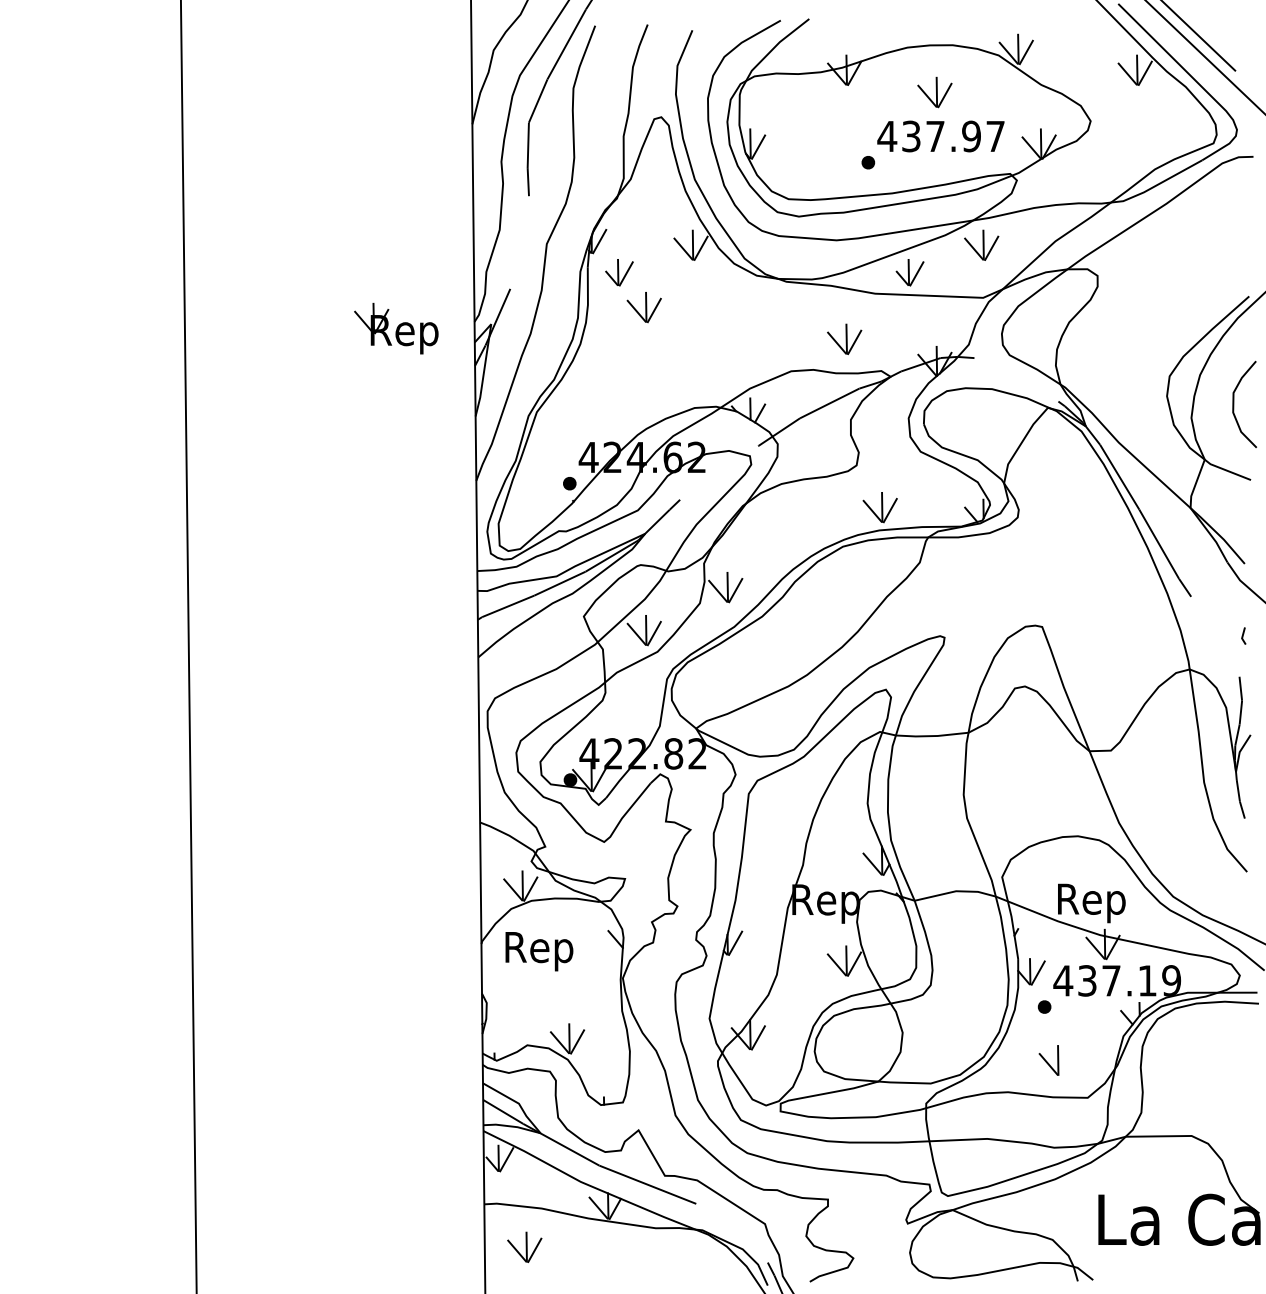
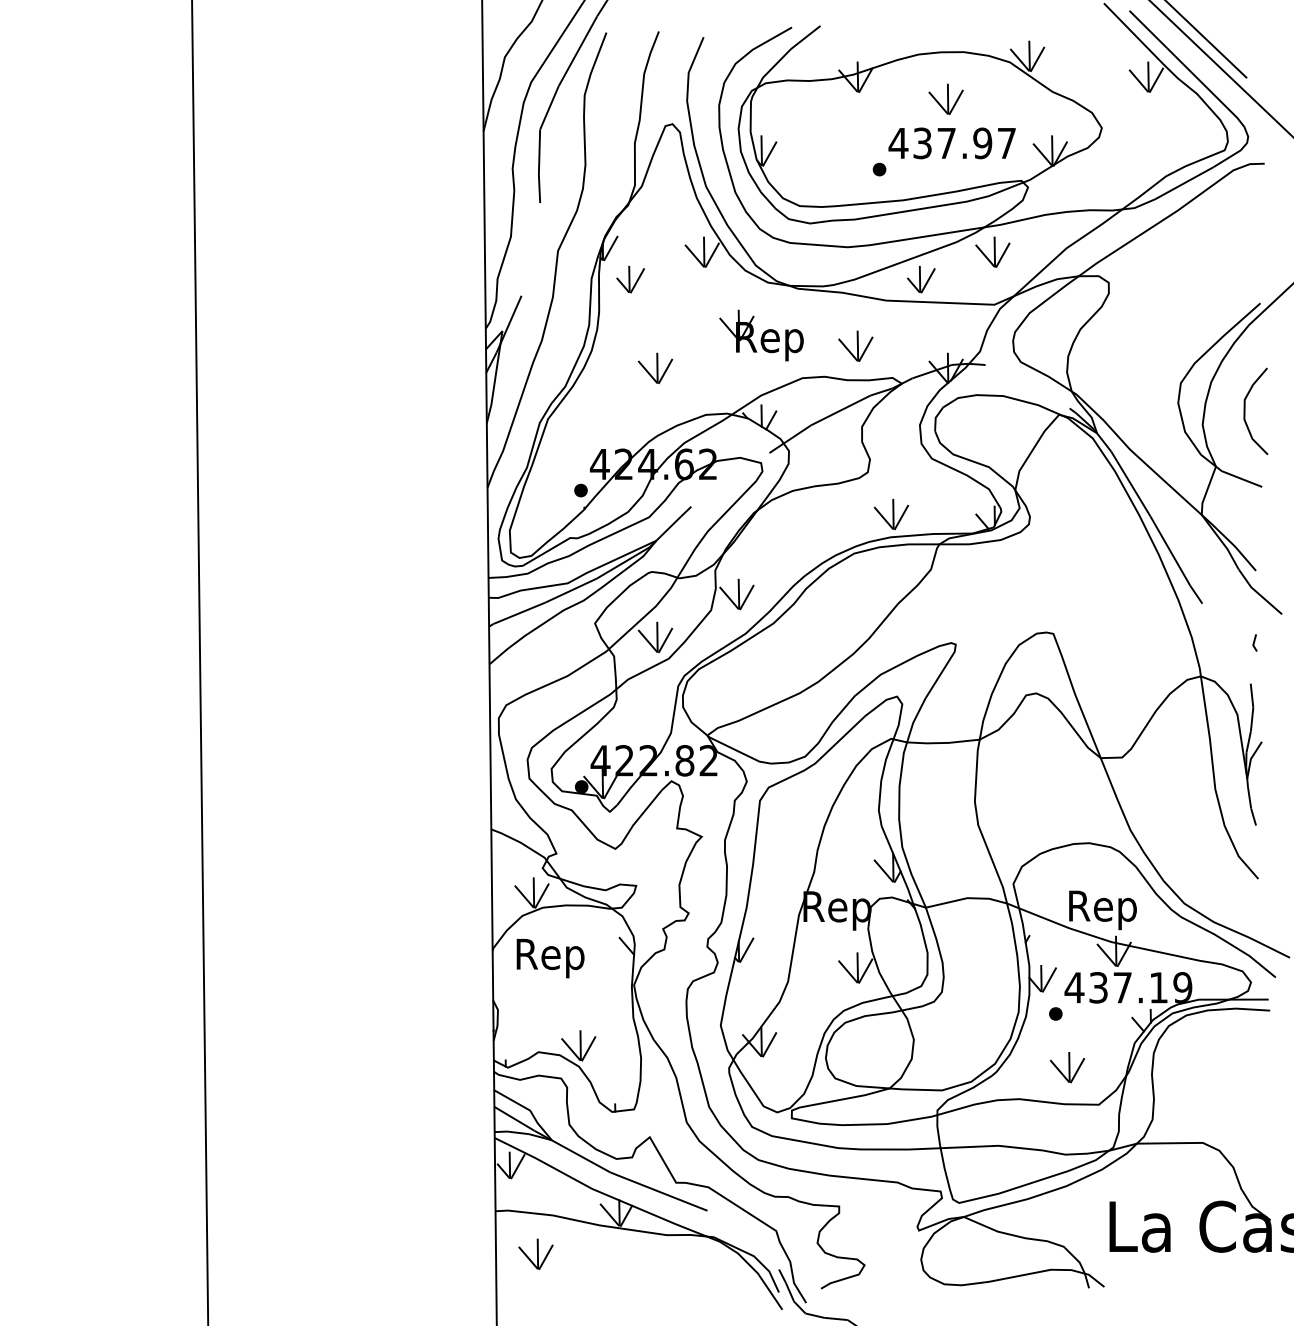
part: (644, 307) -> (655, 368), moved
part: (396, 328) -> (761, 335), moved
line: (1066, 1063) -> (1077, 1070), added

